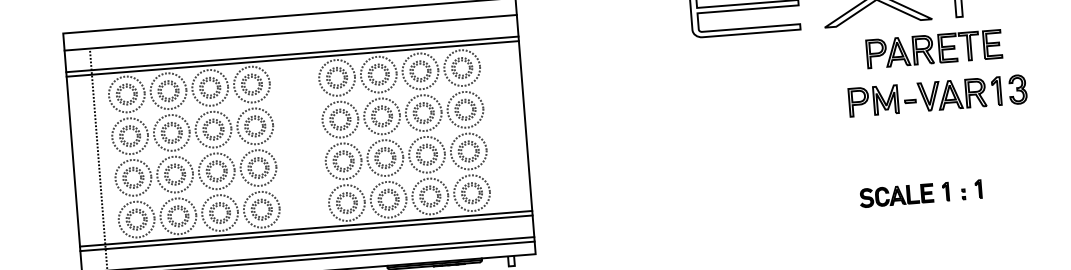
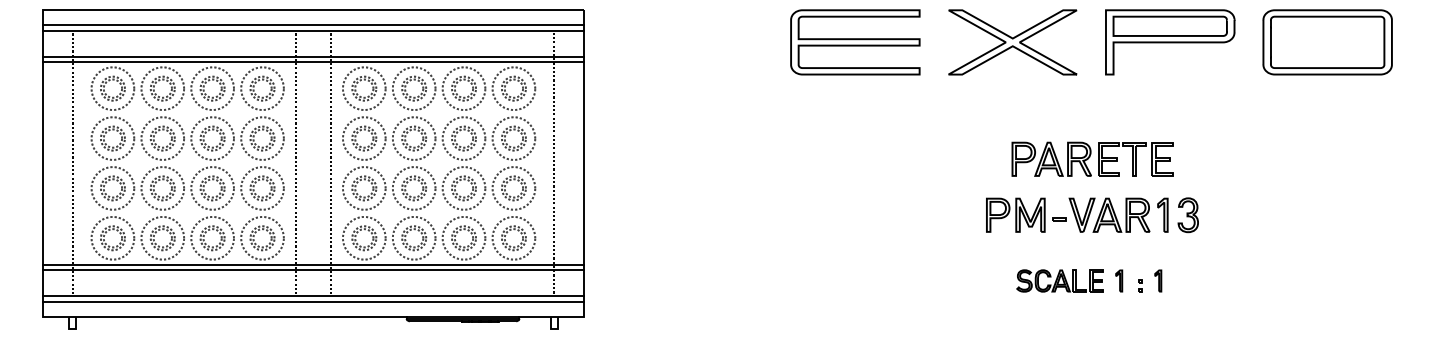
line: (290, 28) -> (313, 25), added
part: (936, 81) -> (1092, 197), moved
line: (500, 128) -> (553, 163), added
line: (313, 142) -> (330, 163), added
line: (284, 145) -> (295, 163), added
part: (921, 193) -> (1089, 280), moved

